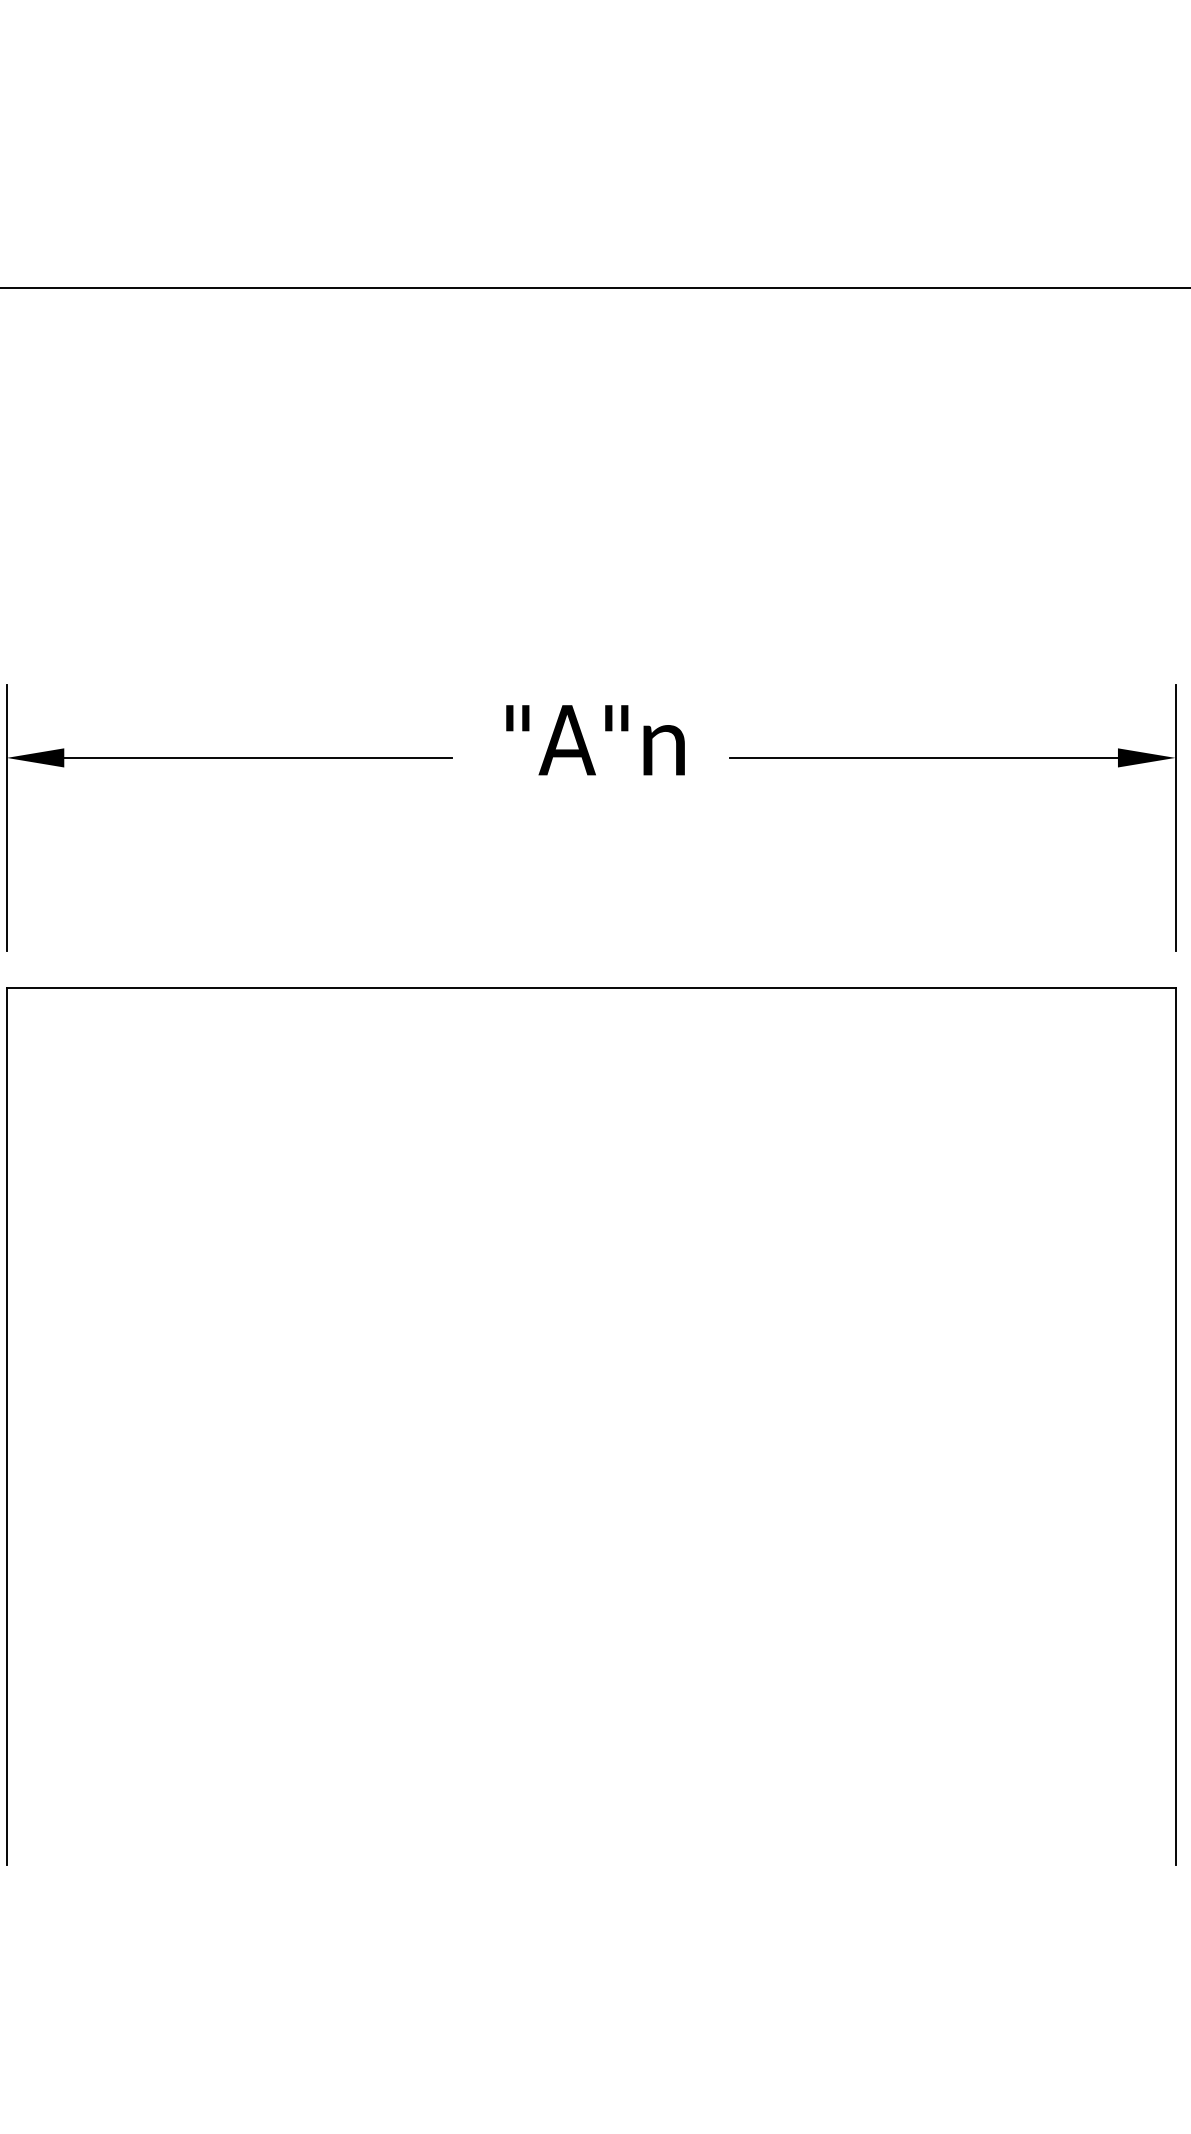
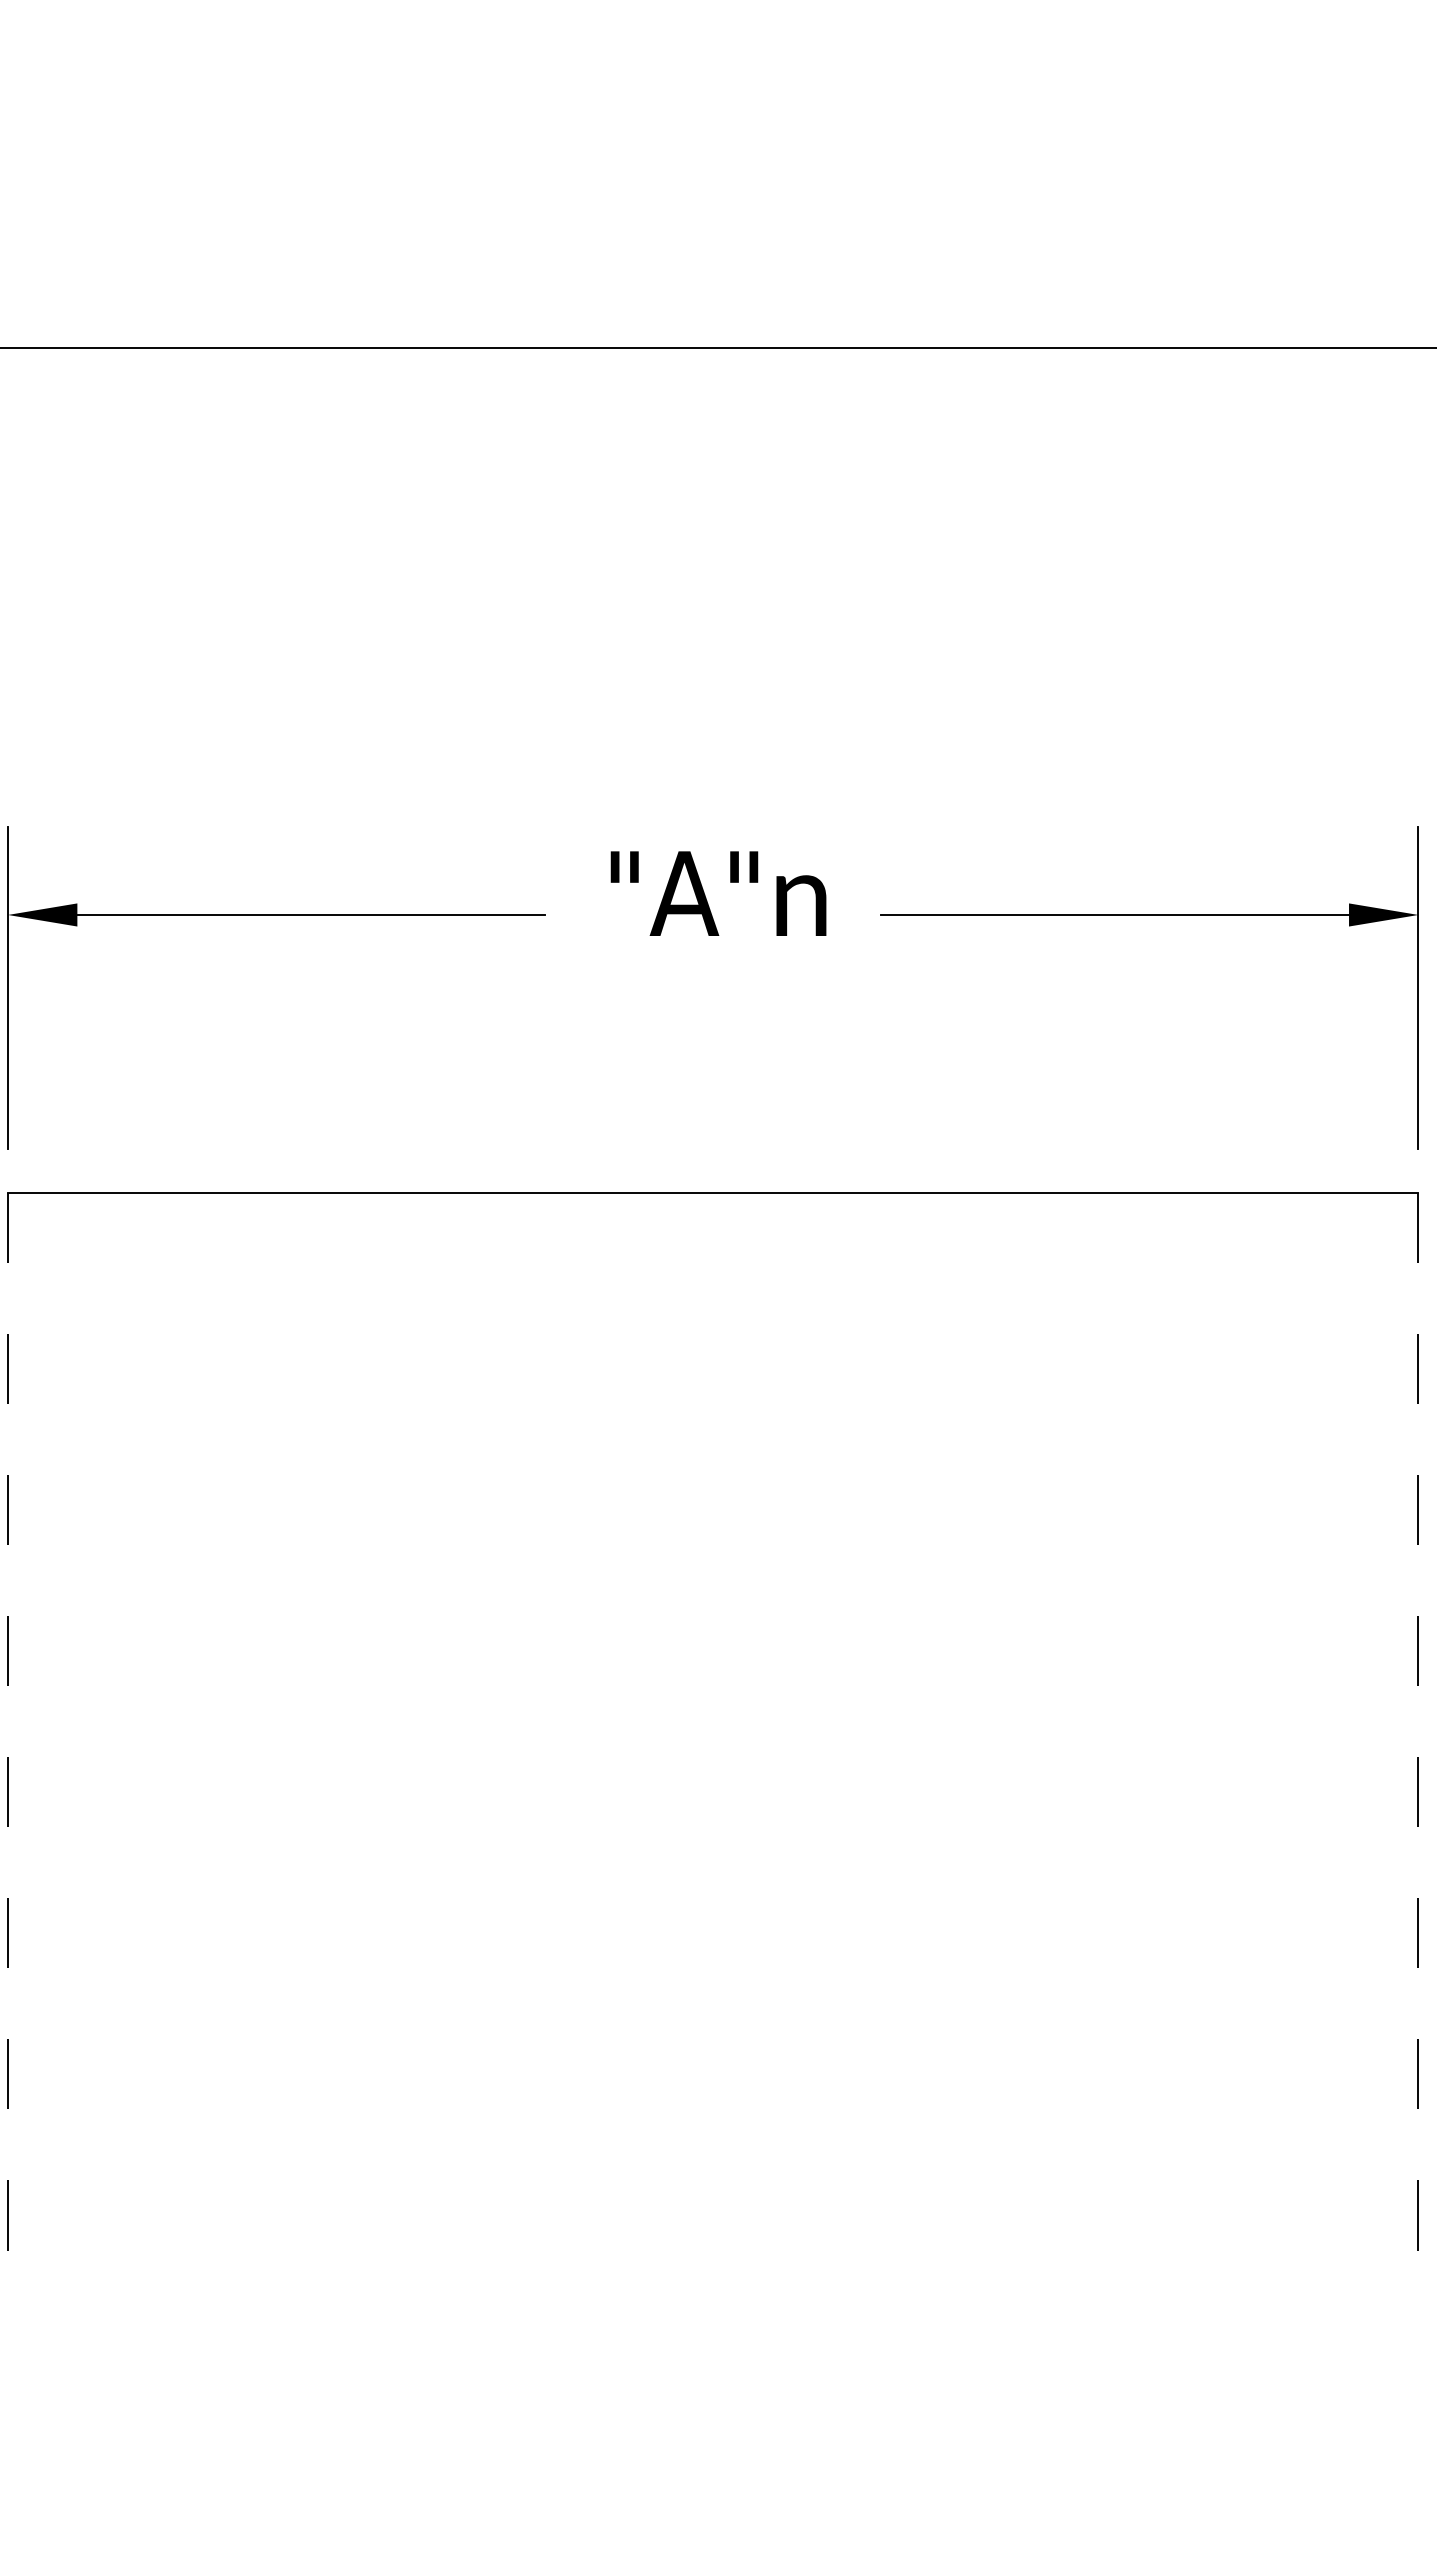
line: (6, 1426) -> (7, 1721), solid -> dashed
line: (1175, 1426) -> (1418, 1721), solid -> dashed

